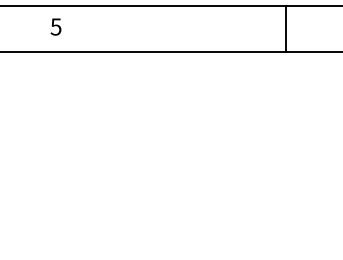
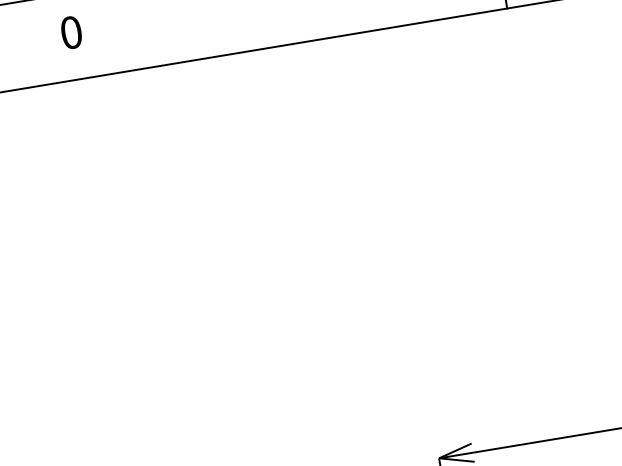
text: (55, 26) -> (70, 31), 5 -> 0

